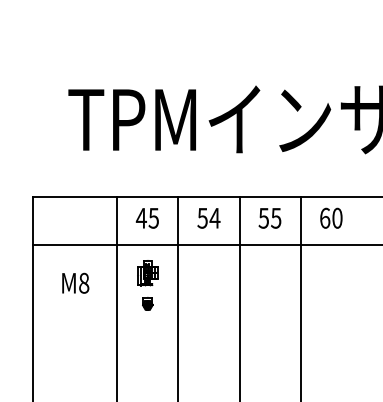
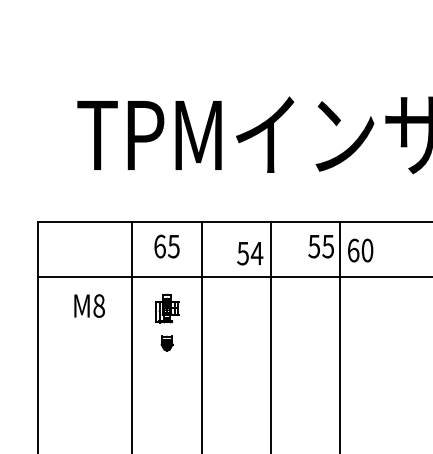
text: (141, 218) -> (159, 246), 45 -> 65
text: (209, 218) -> (250, 253), moved
text: (269, 218) -> (320, 246), moved
text: (331, 218) -> (360, 250), moved
text: (75, 282) -> (89, 305), moved

